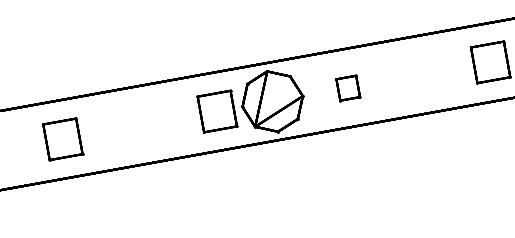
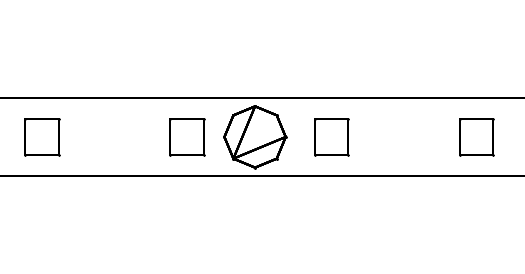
part: (347, 88) -> (331, 137), size x1.67
part: (218, 111) -> (187, 137), moved

